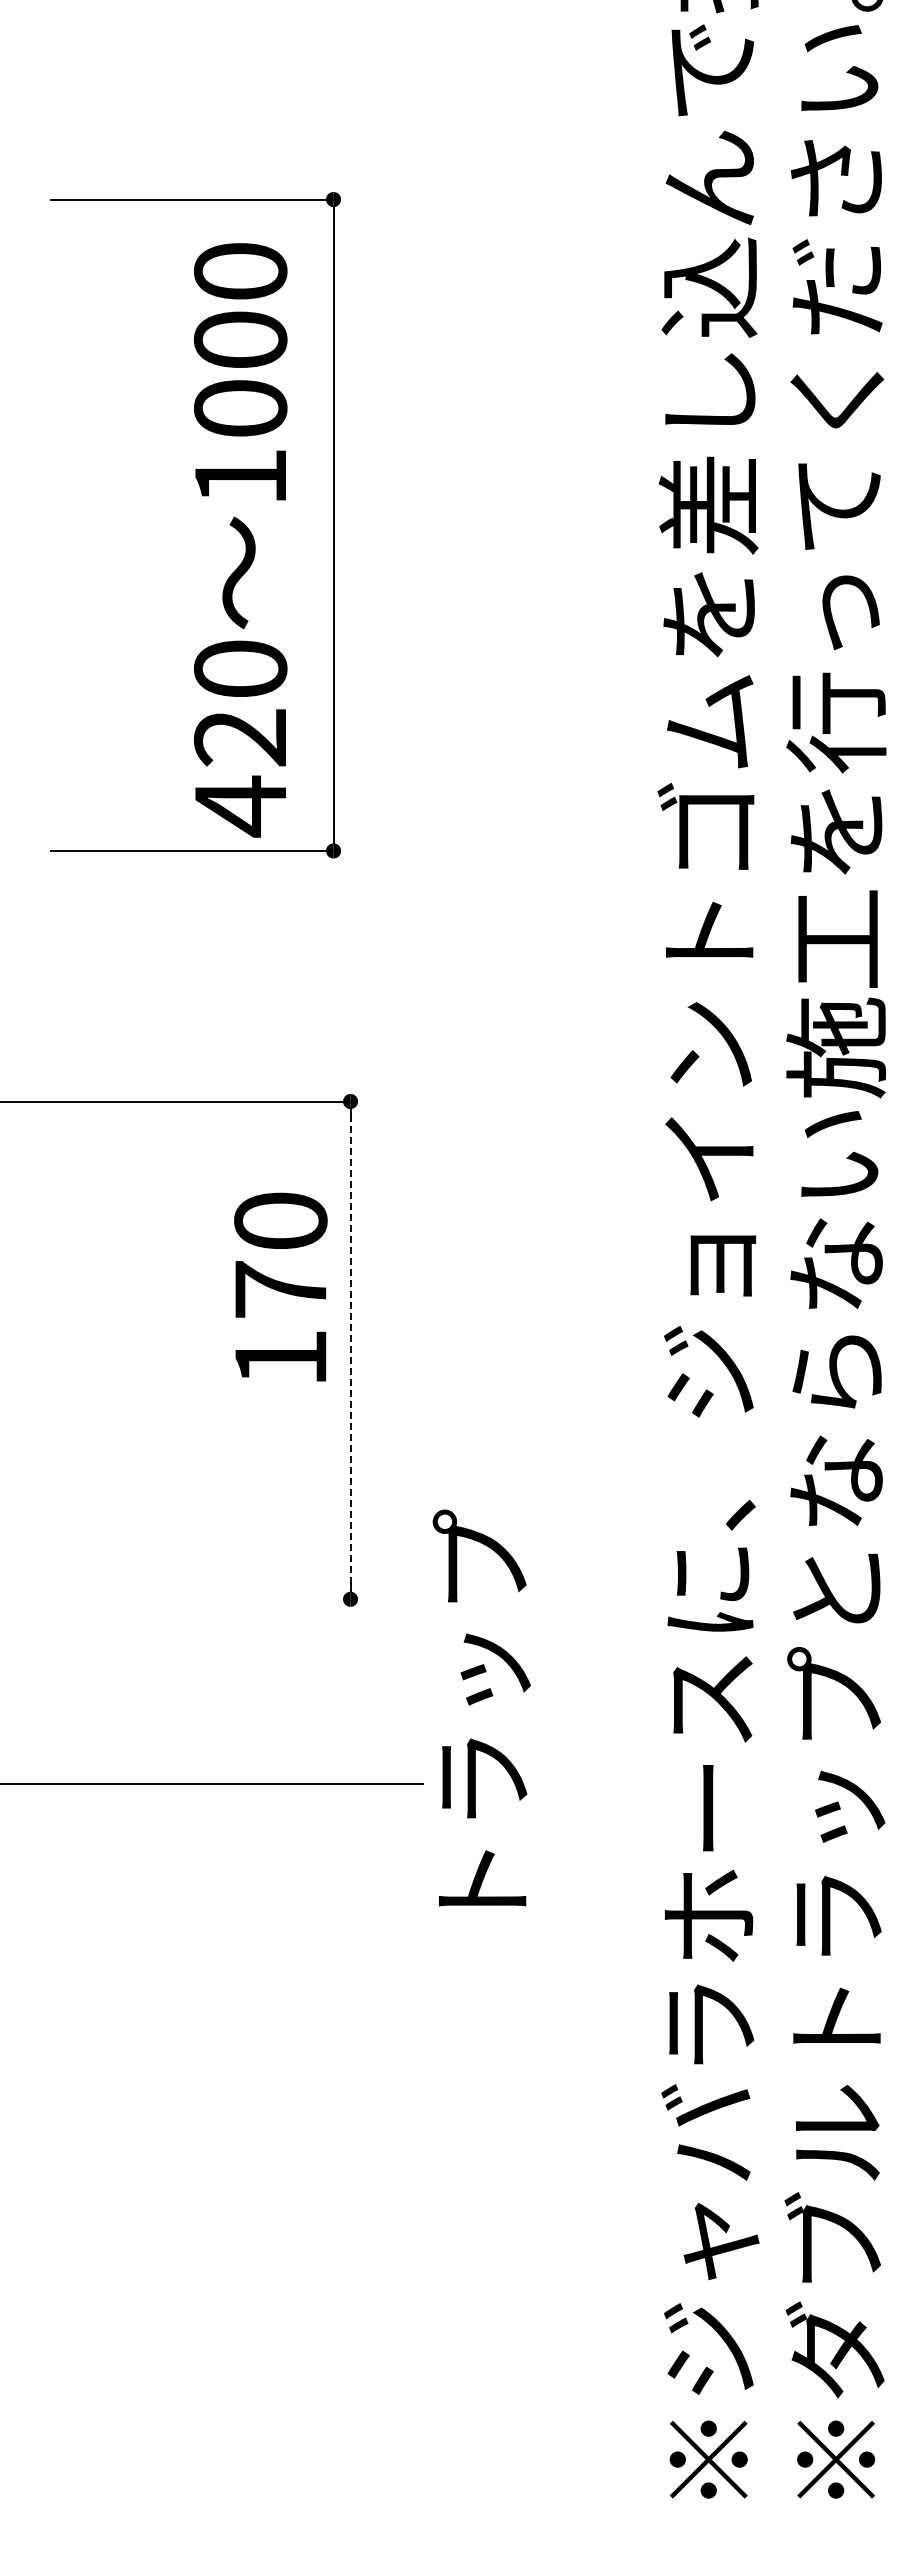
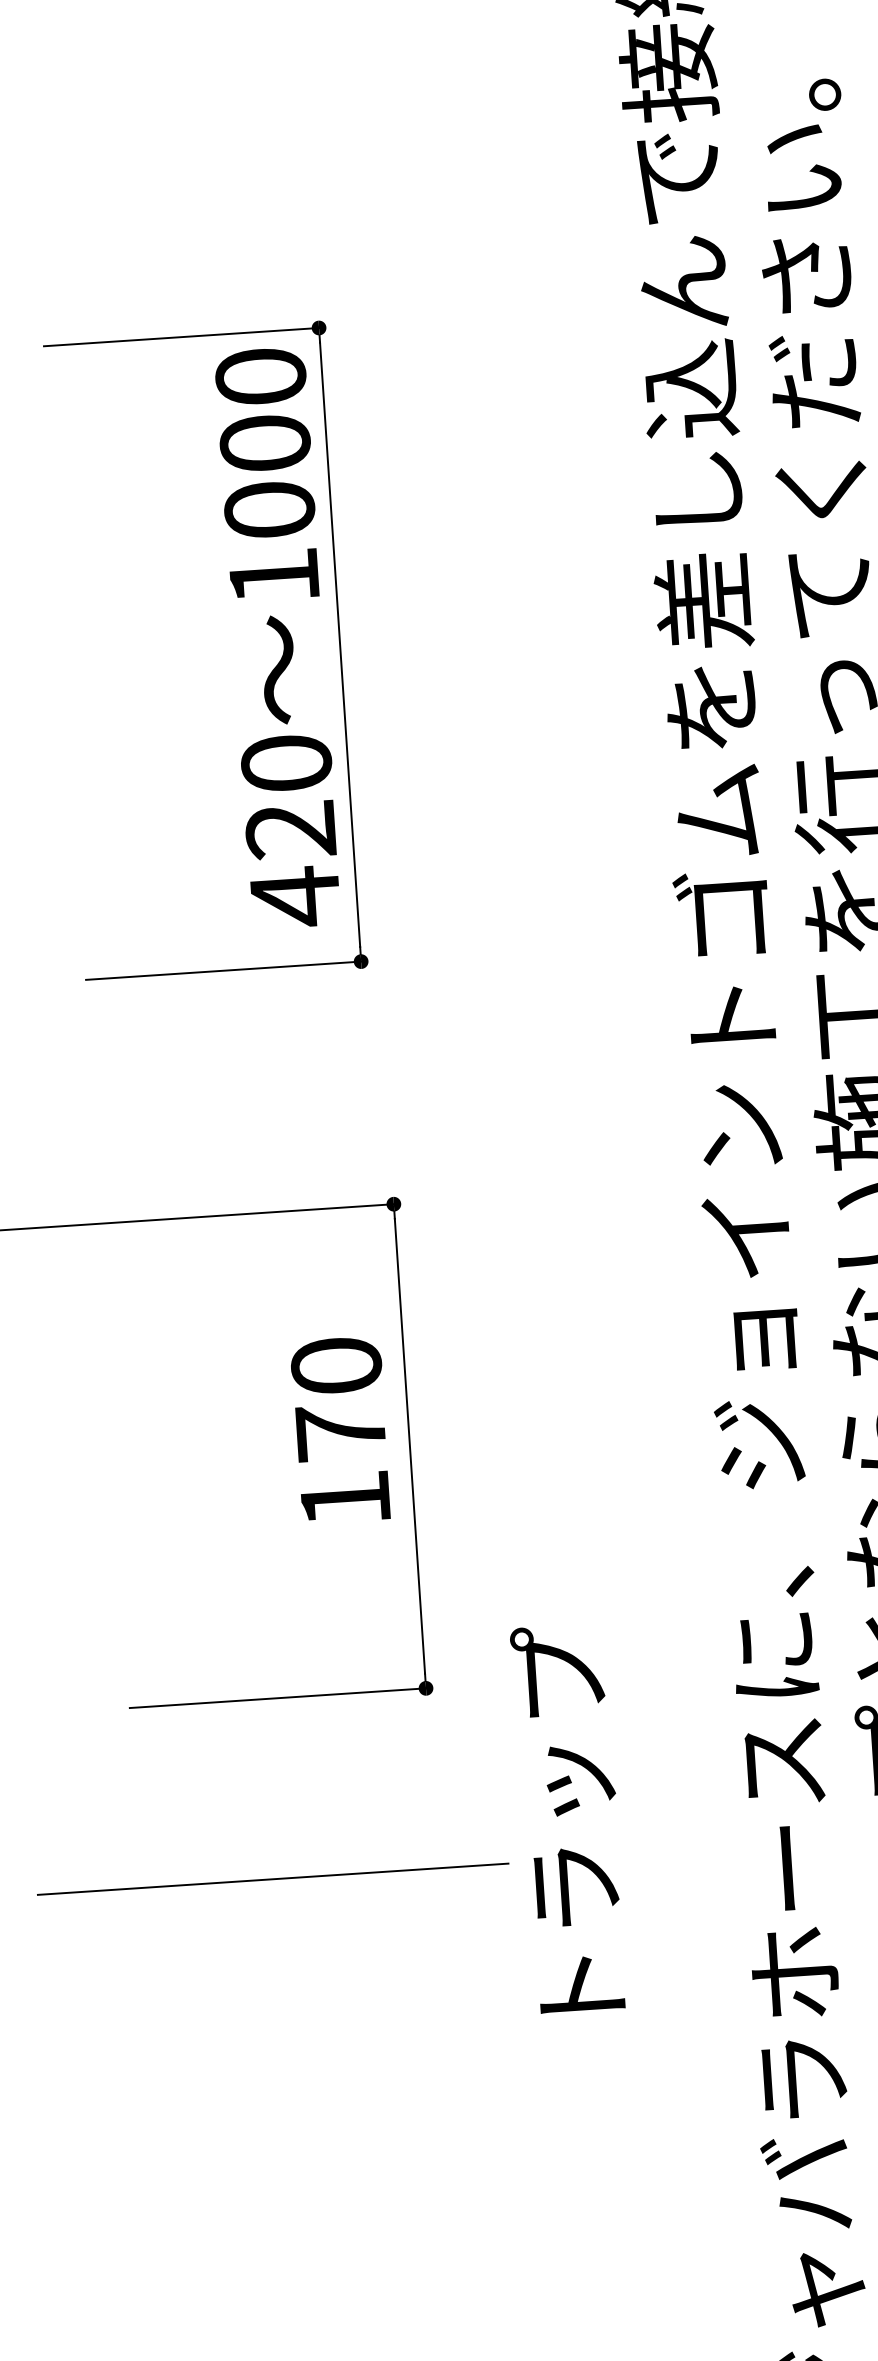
text: (240, 540) -> (278, 638), moved
text: (280, 1286) -> (340, 1429), moved
line: (350, 1350) -> (409, 1446), dashed -> solid
line: (198, 1599) -> (278, 1698), added
text: (481, 1707) -> (569, 1817), moved

